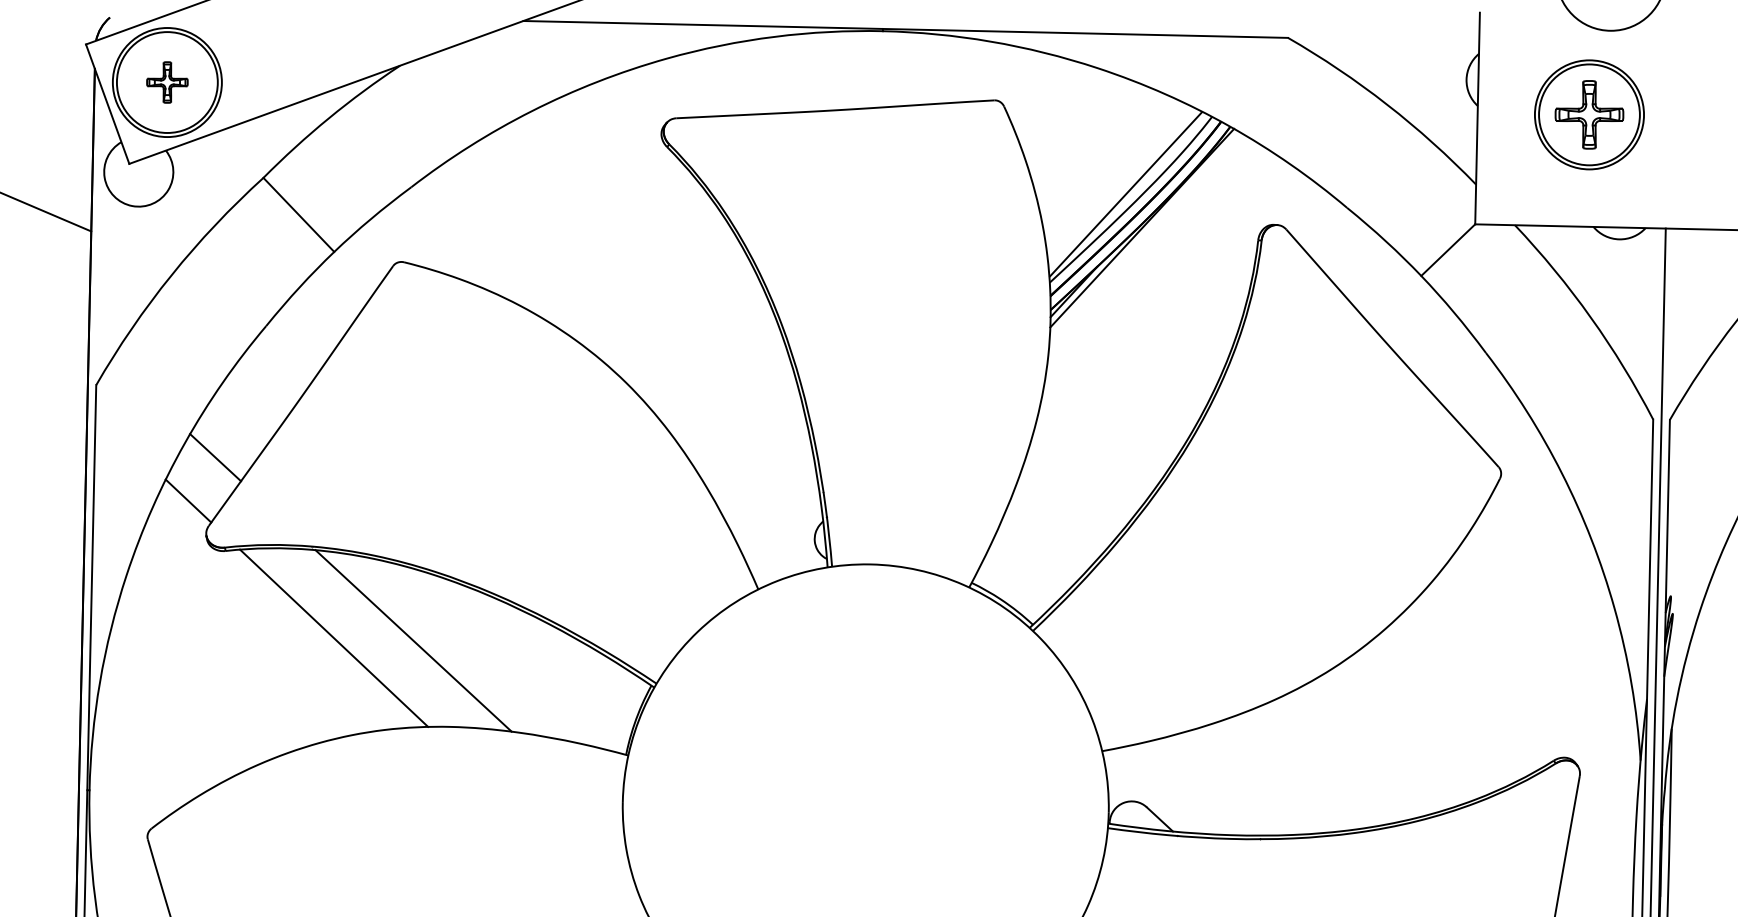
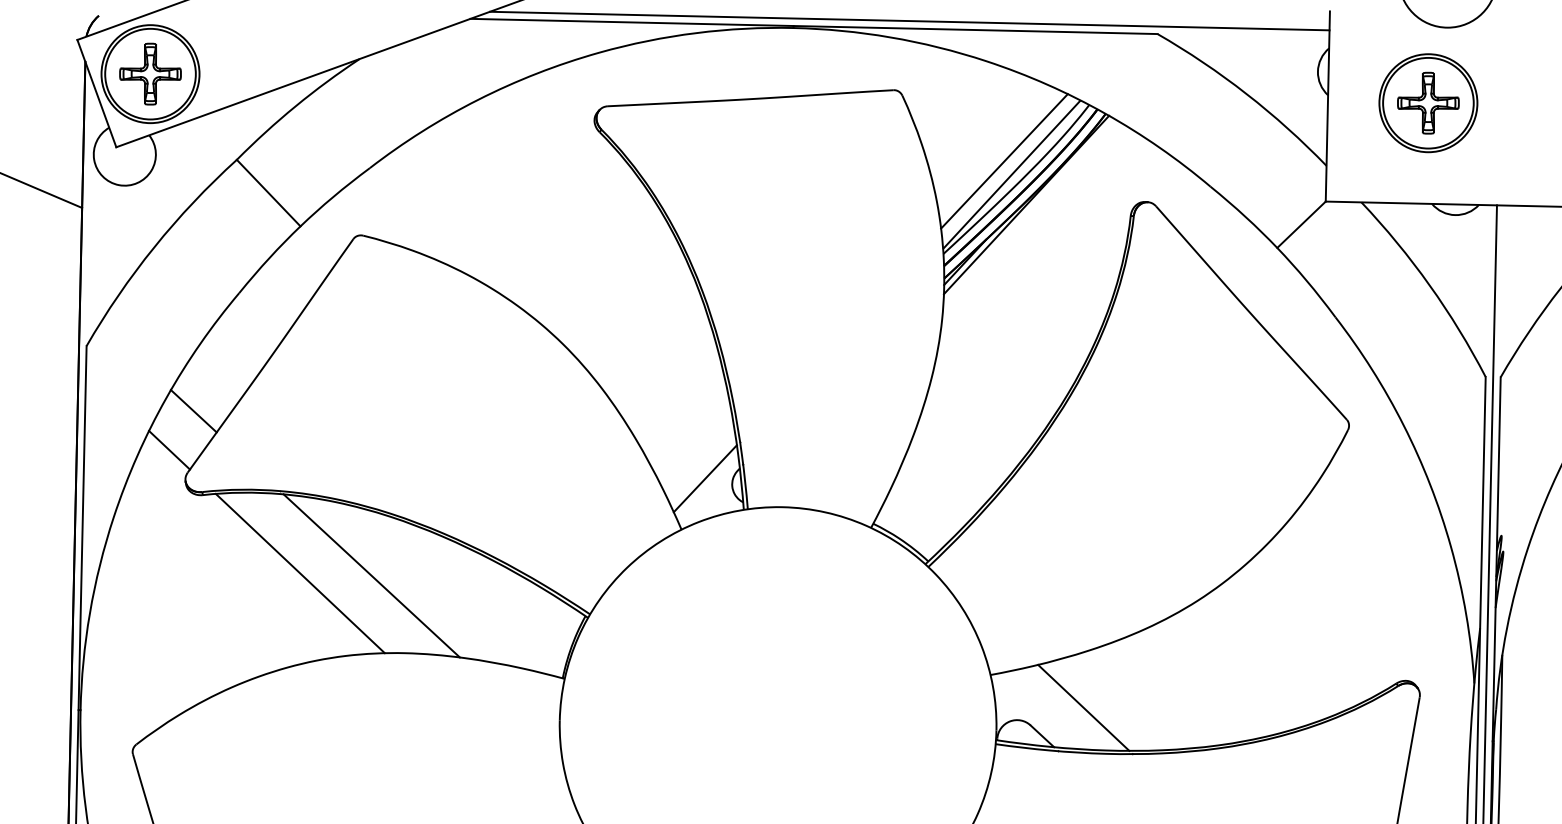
line: (1012, 23) -> (909, 21), added
part: (167, 82) -> (150, 74), size x1.67
line: (1117, 179) -> (1004, 161), added
line: (784, 532) -> (705, 478), added
line: (1205, 787) -> (1083, 707), added

